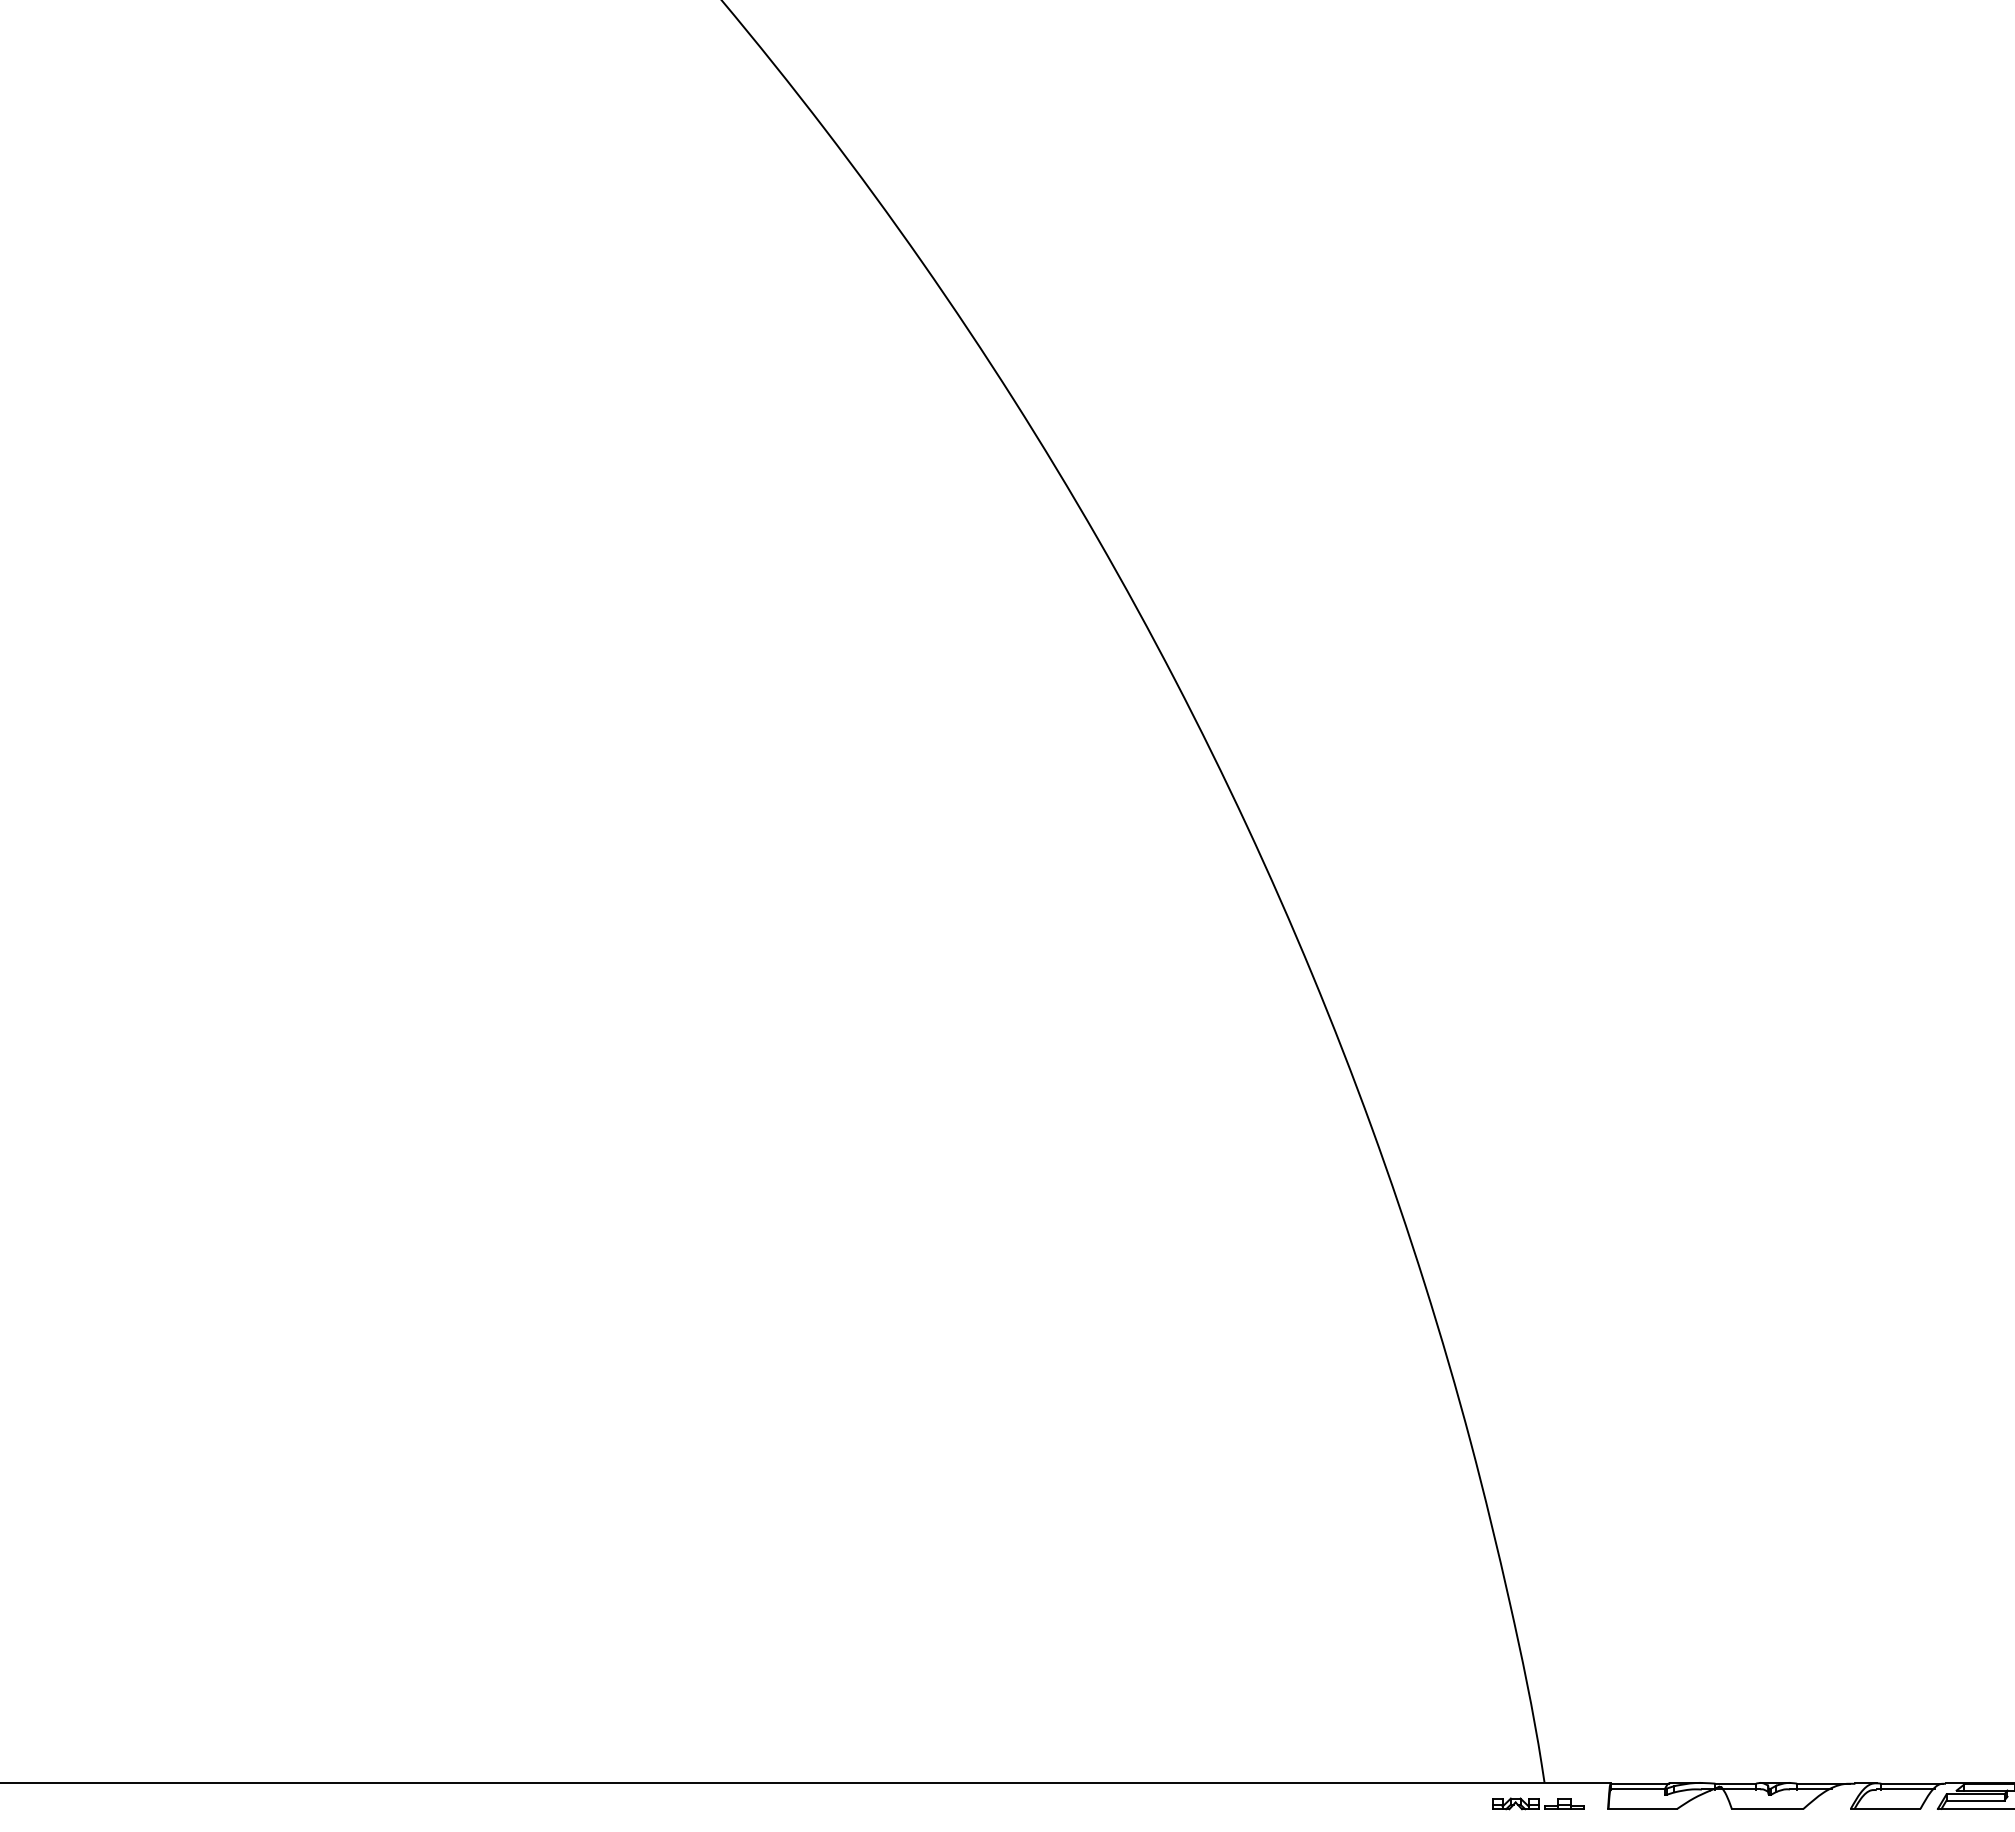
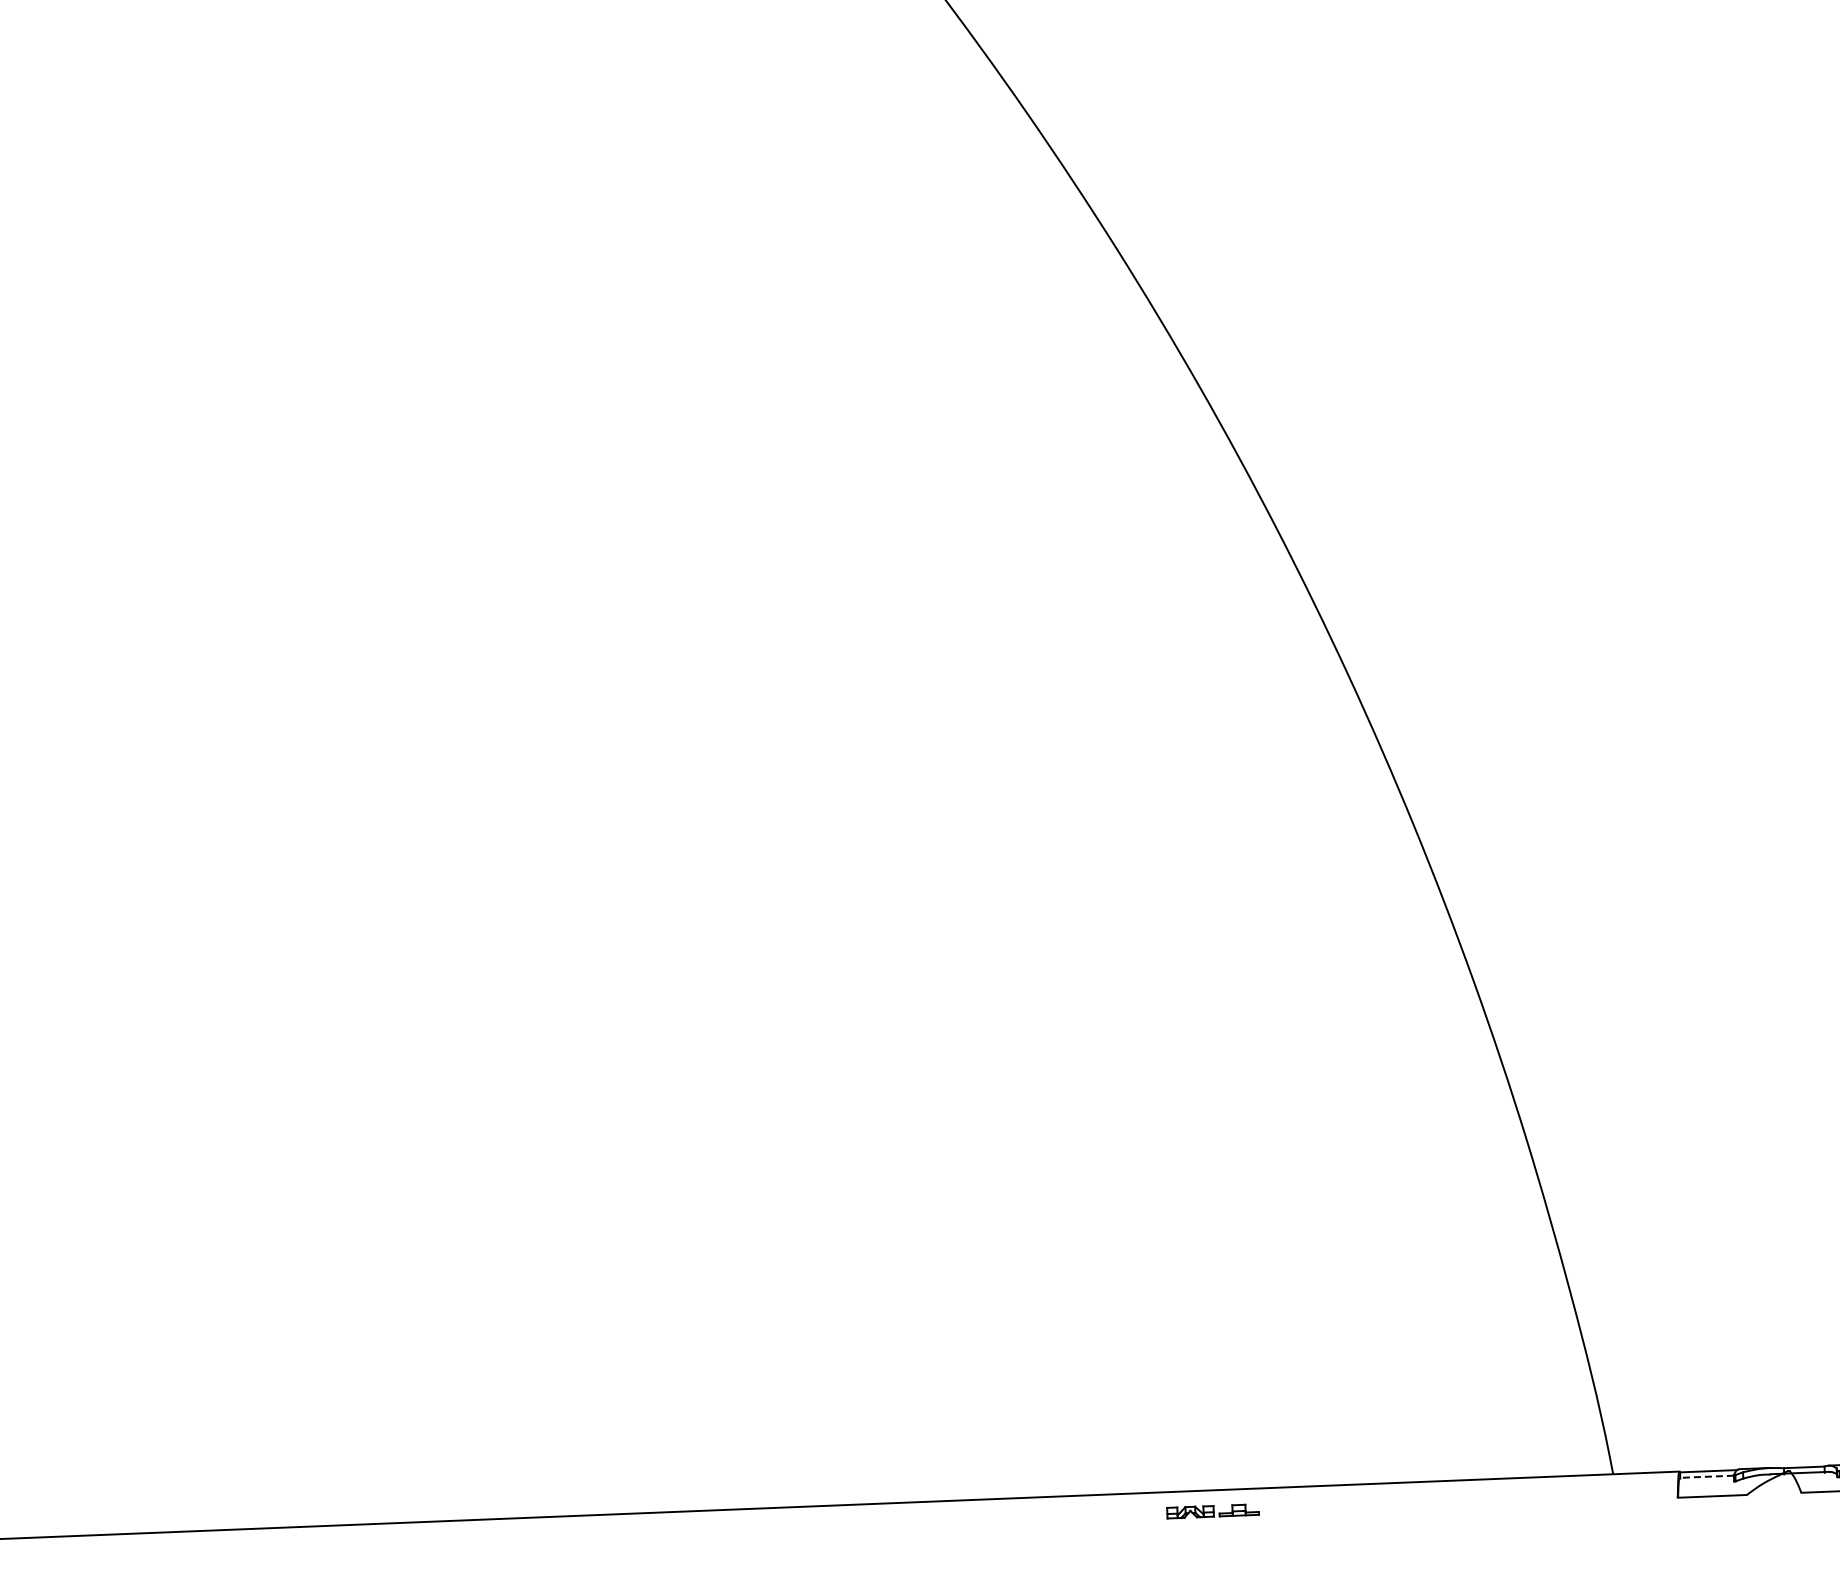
line: (1637, 1789) -> (1706, 1477), solid -> dashed
part: (1538, 1803) -> (1213, 1510), moved

